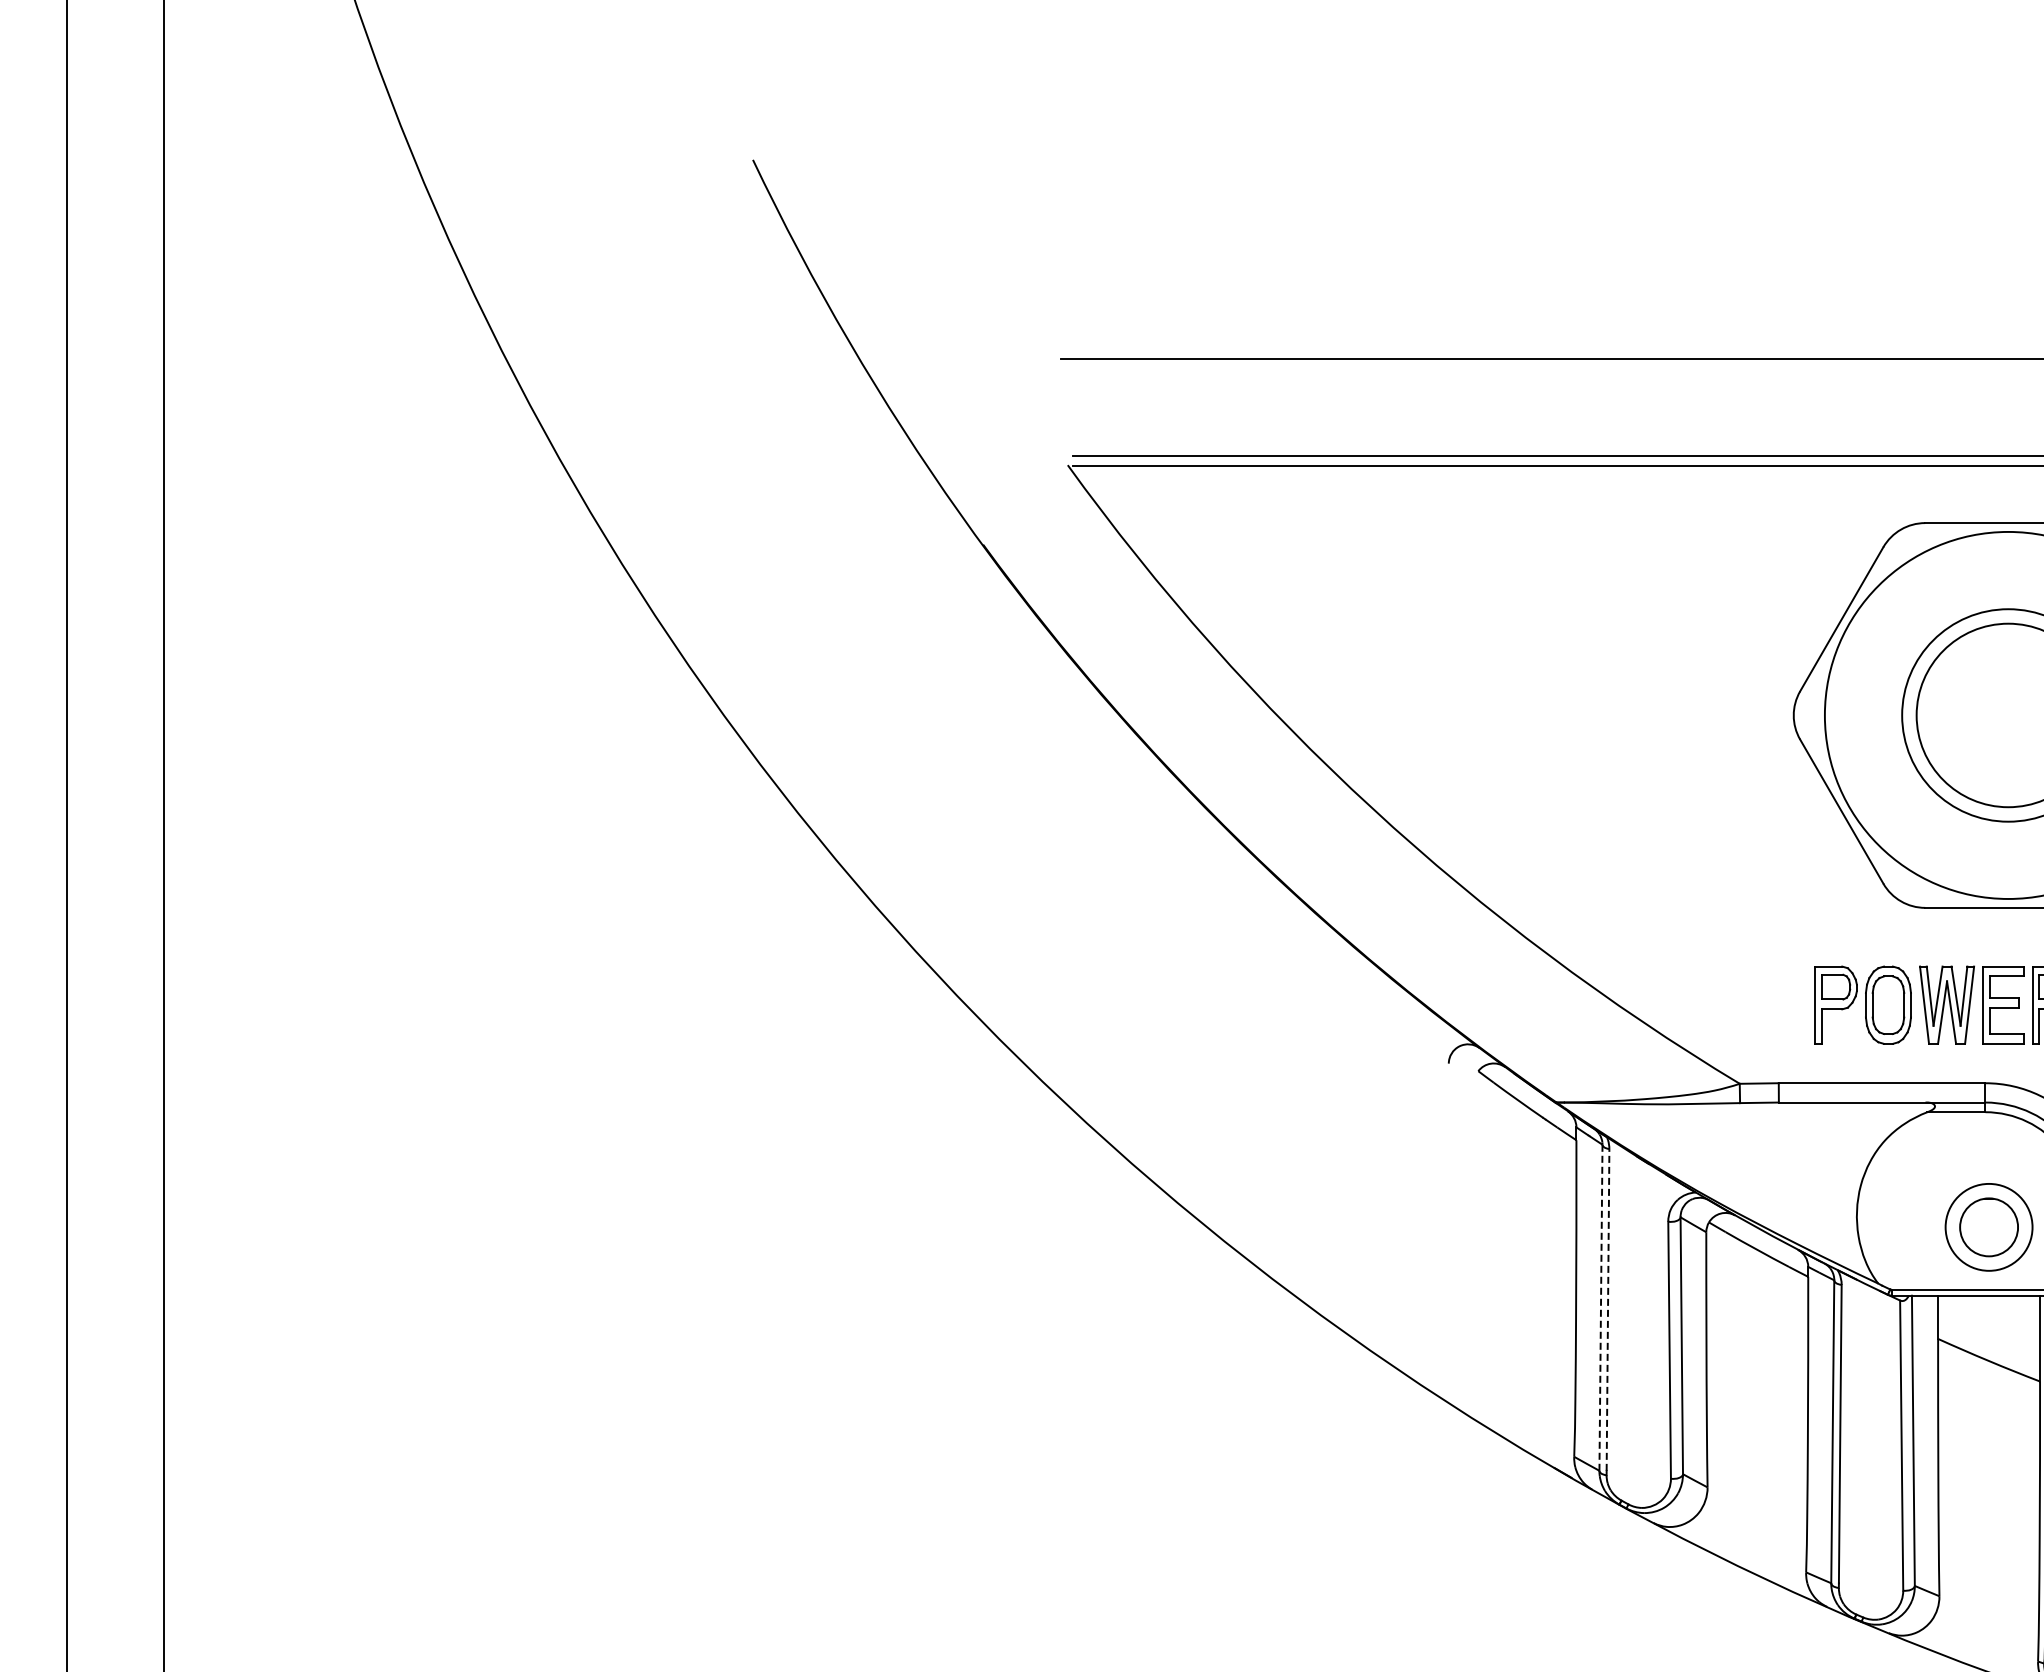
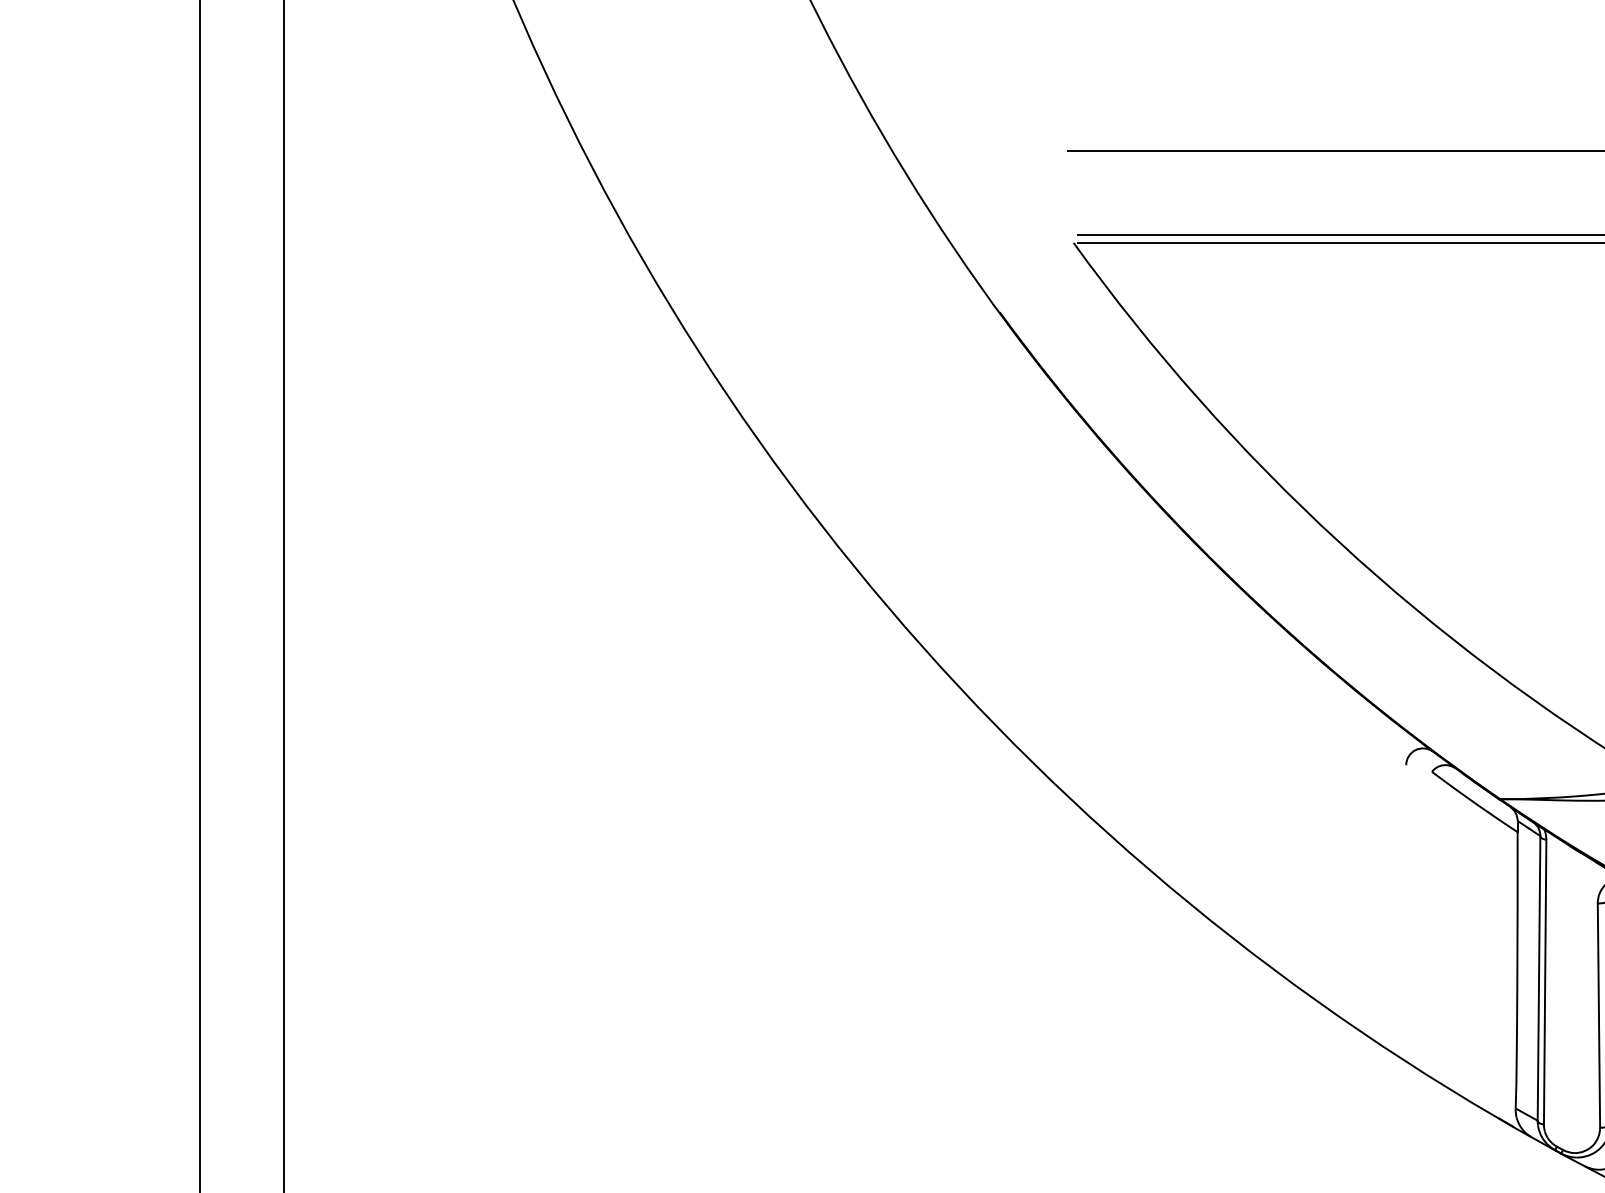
line: (1600, 1307) -> (1538, 978), dashed -> solid
line: (1608, 1309) -> (1545, 979), dashed -> solid

